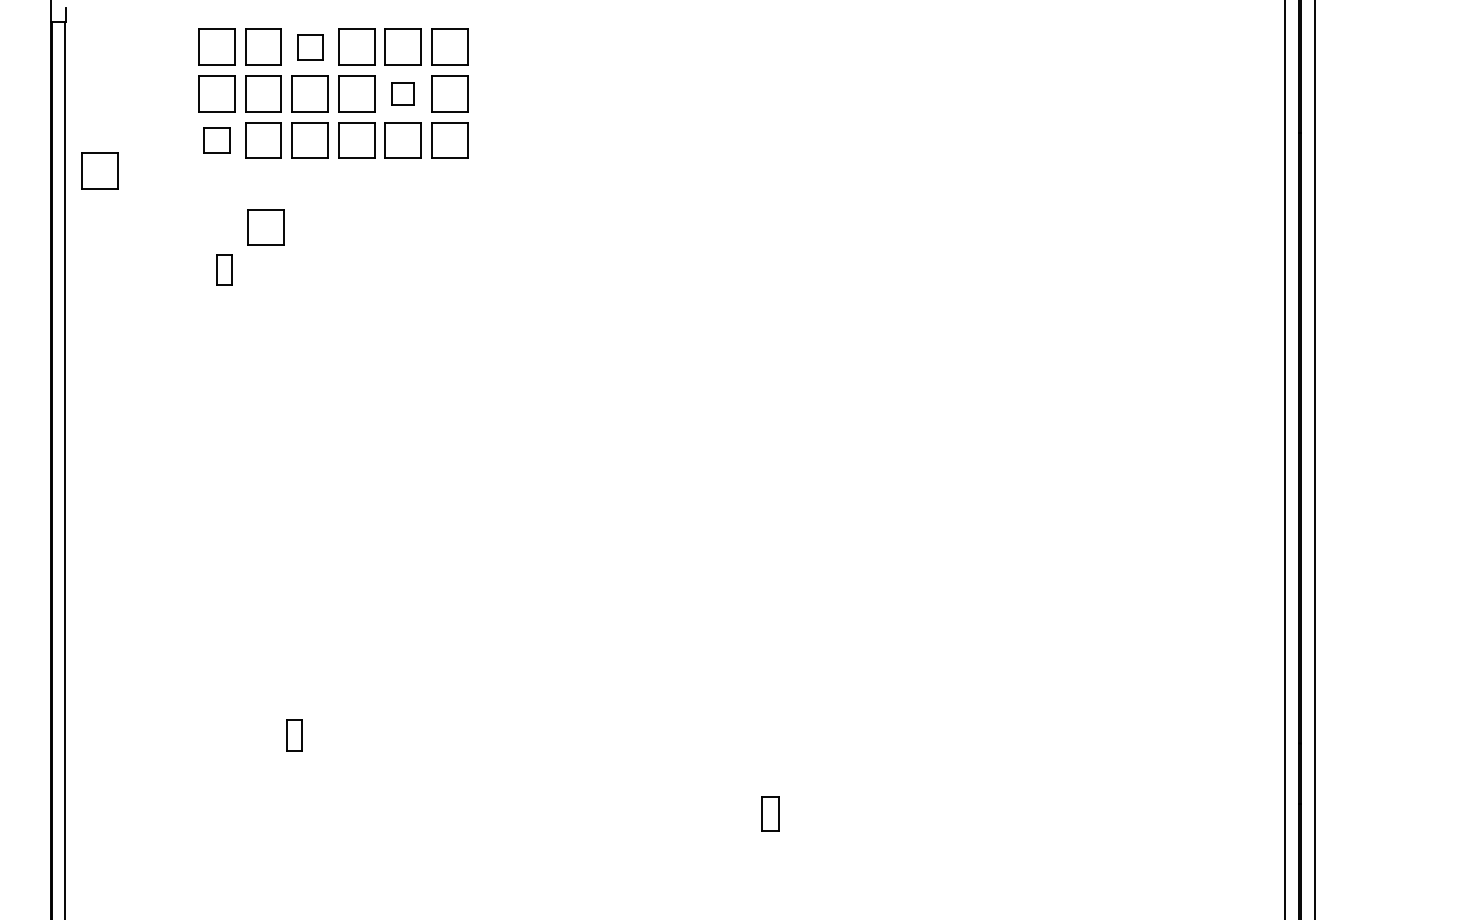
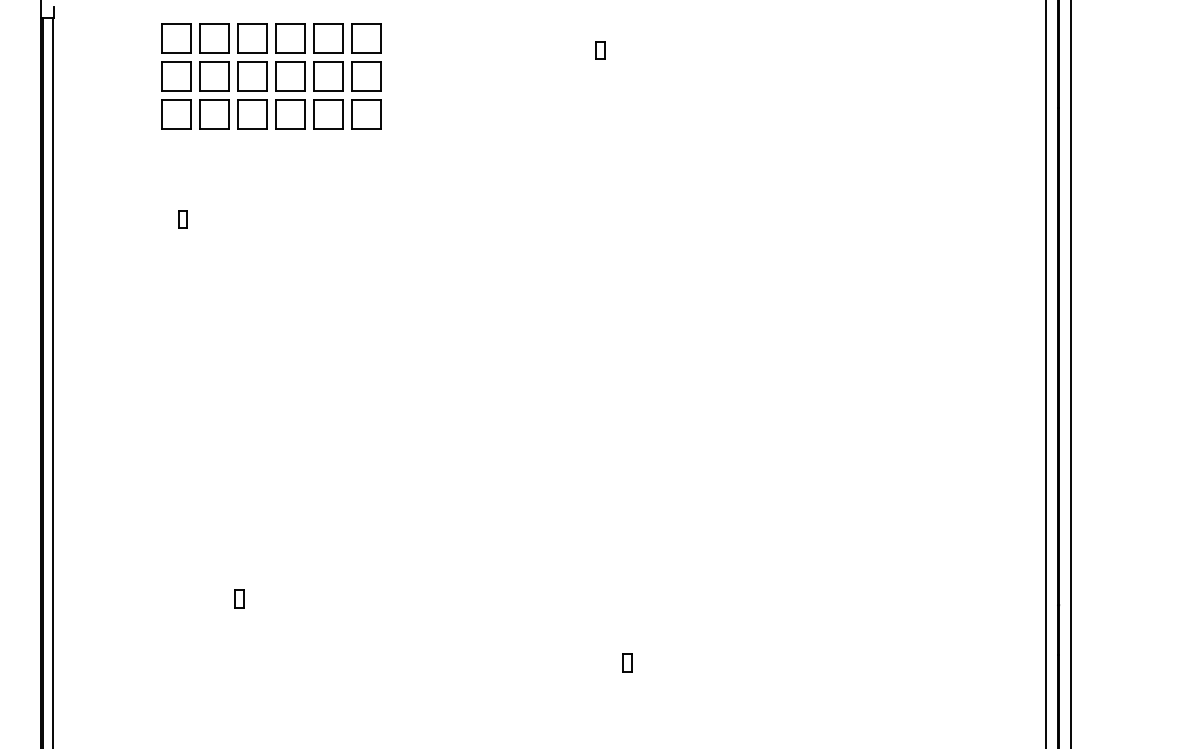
part: (309, 46) -> (252, 37), size x1.43
part: (737, 61) -> (600, 50), added
part: (402, 93) -> (327, 76), size x1.67
part: (216, 140) -> (176, 114), size x1.43
part: (99, 170) -> (81, 138), removed
part: (265, 227) -> (216, 185), removed
part: (224, 269) -> (182, 219), size x0.71
part: (293, 735) -> (239, 598), size x0.71
part: (770, 814) -> (627, 663), size x0.62

